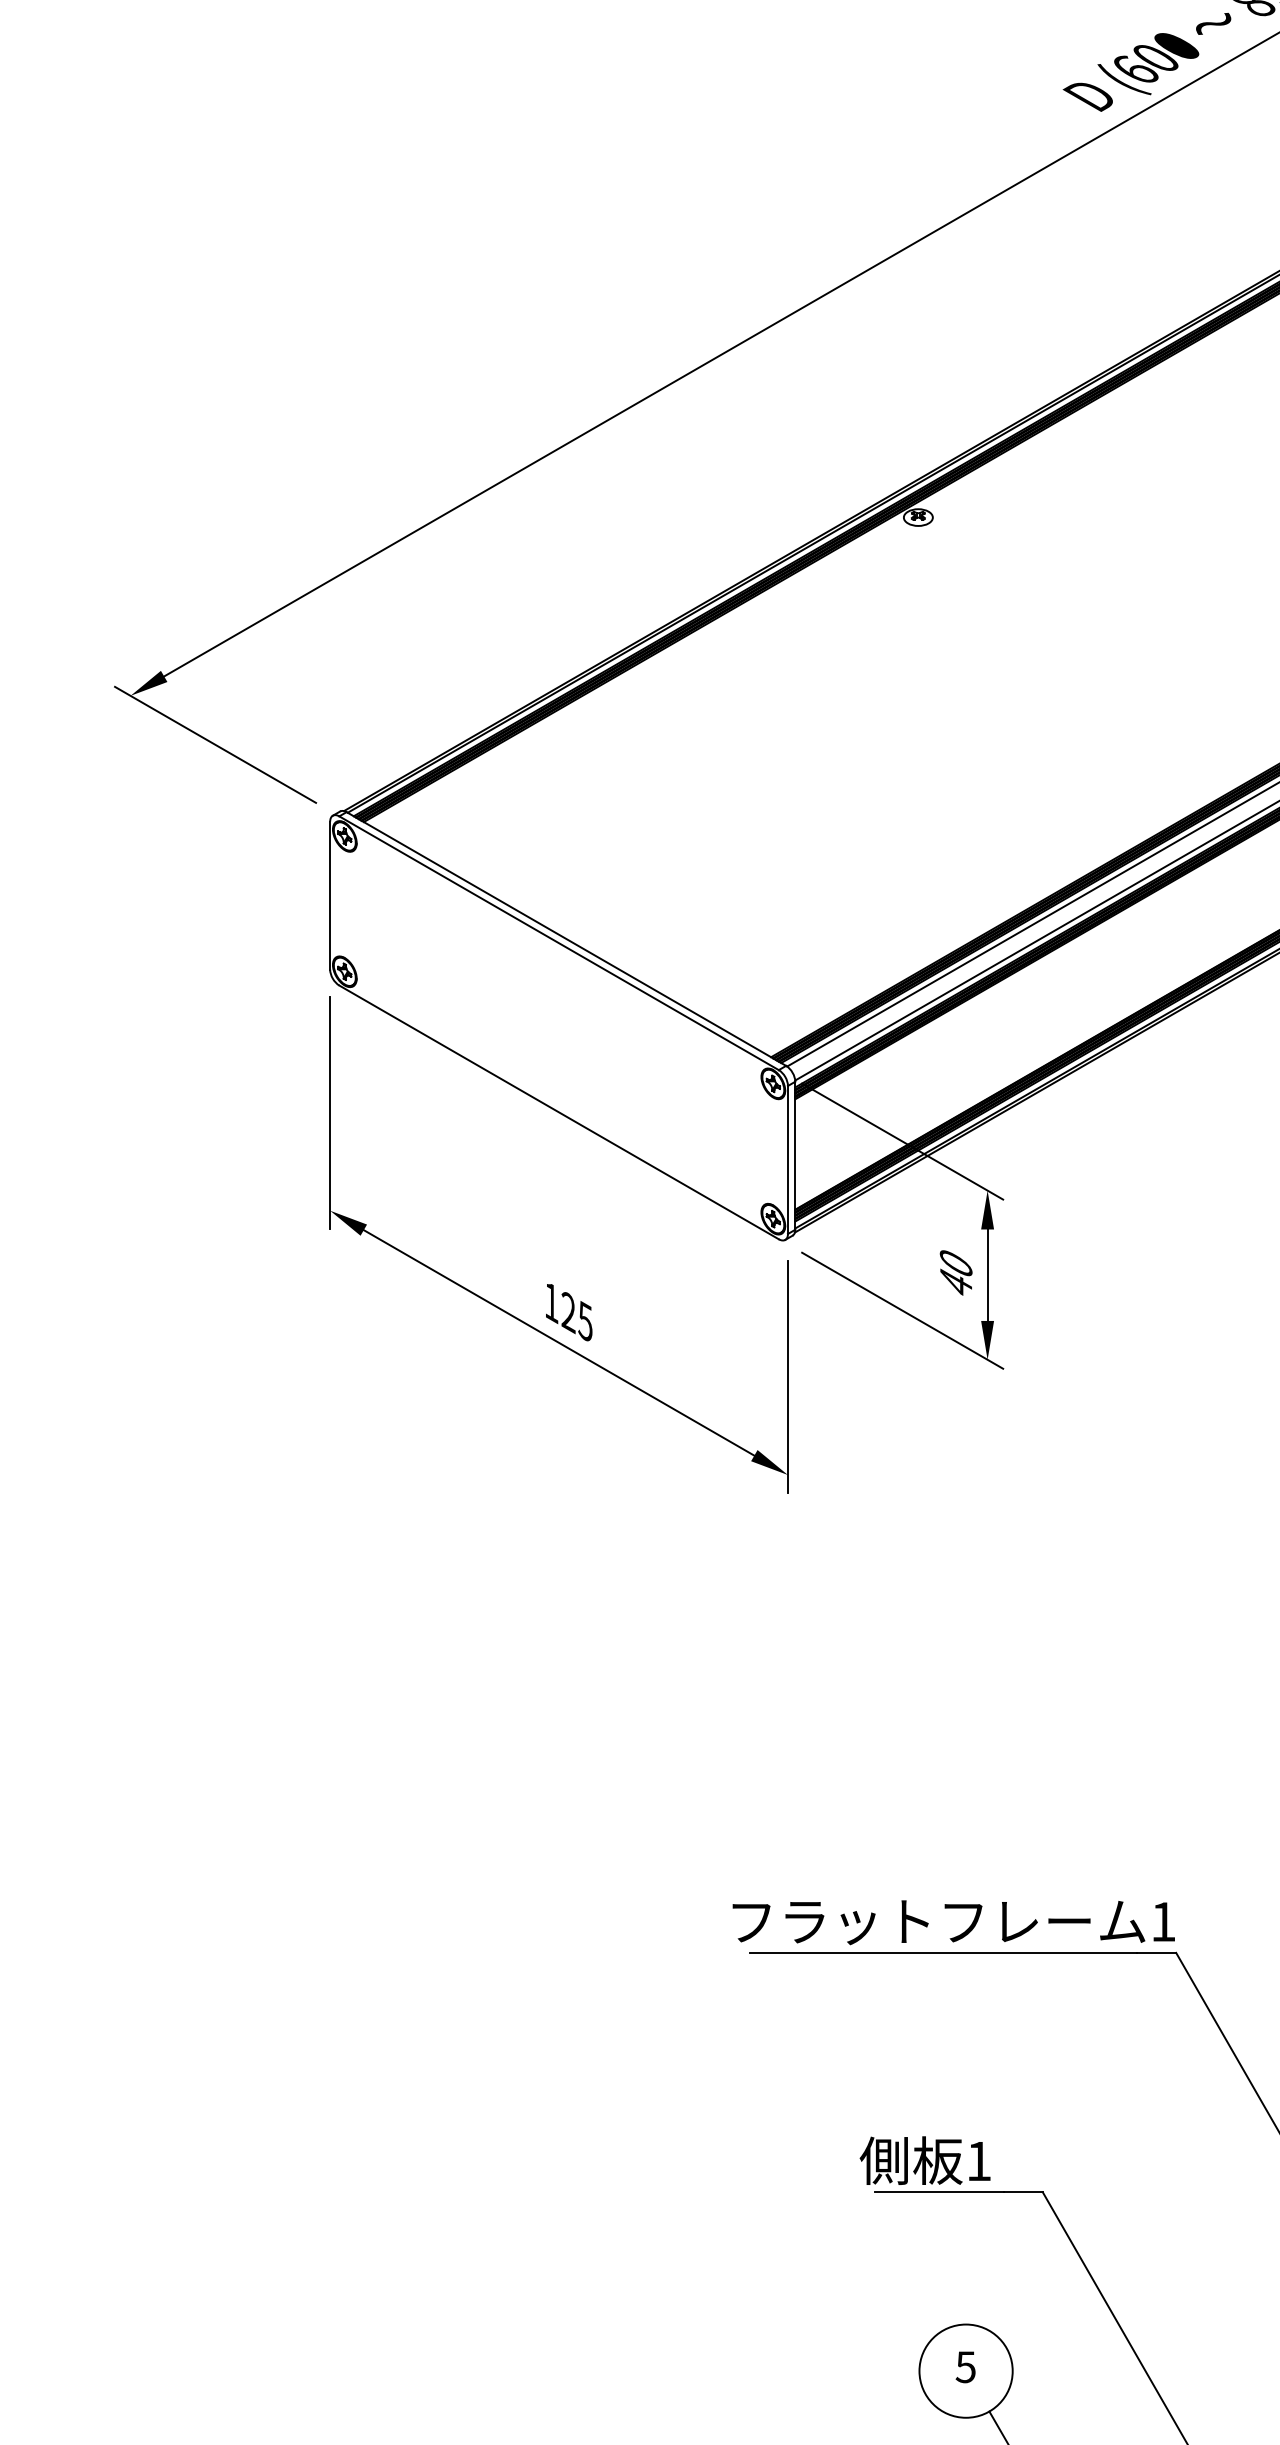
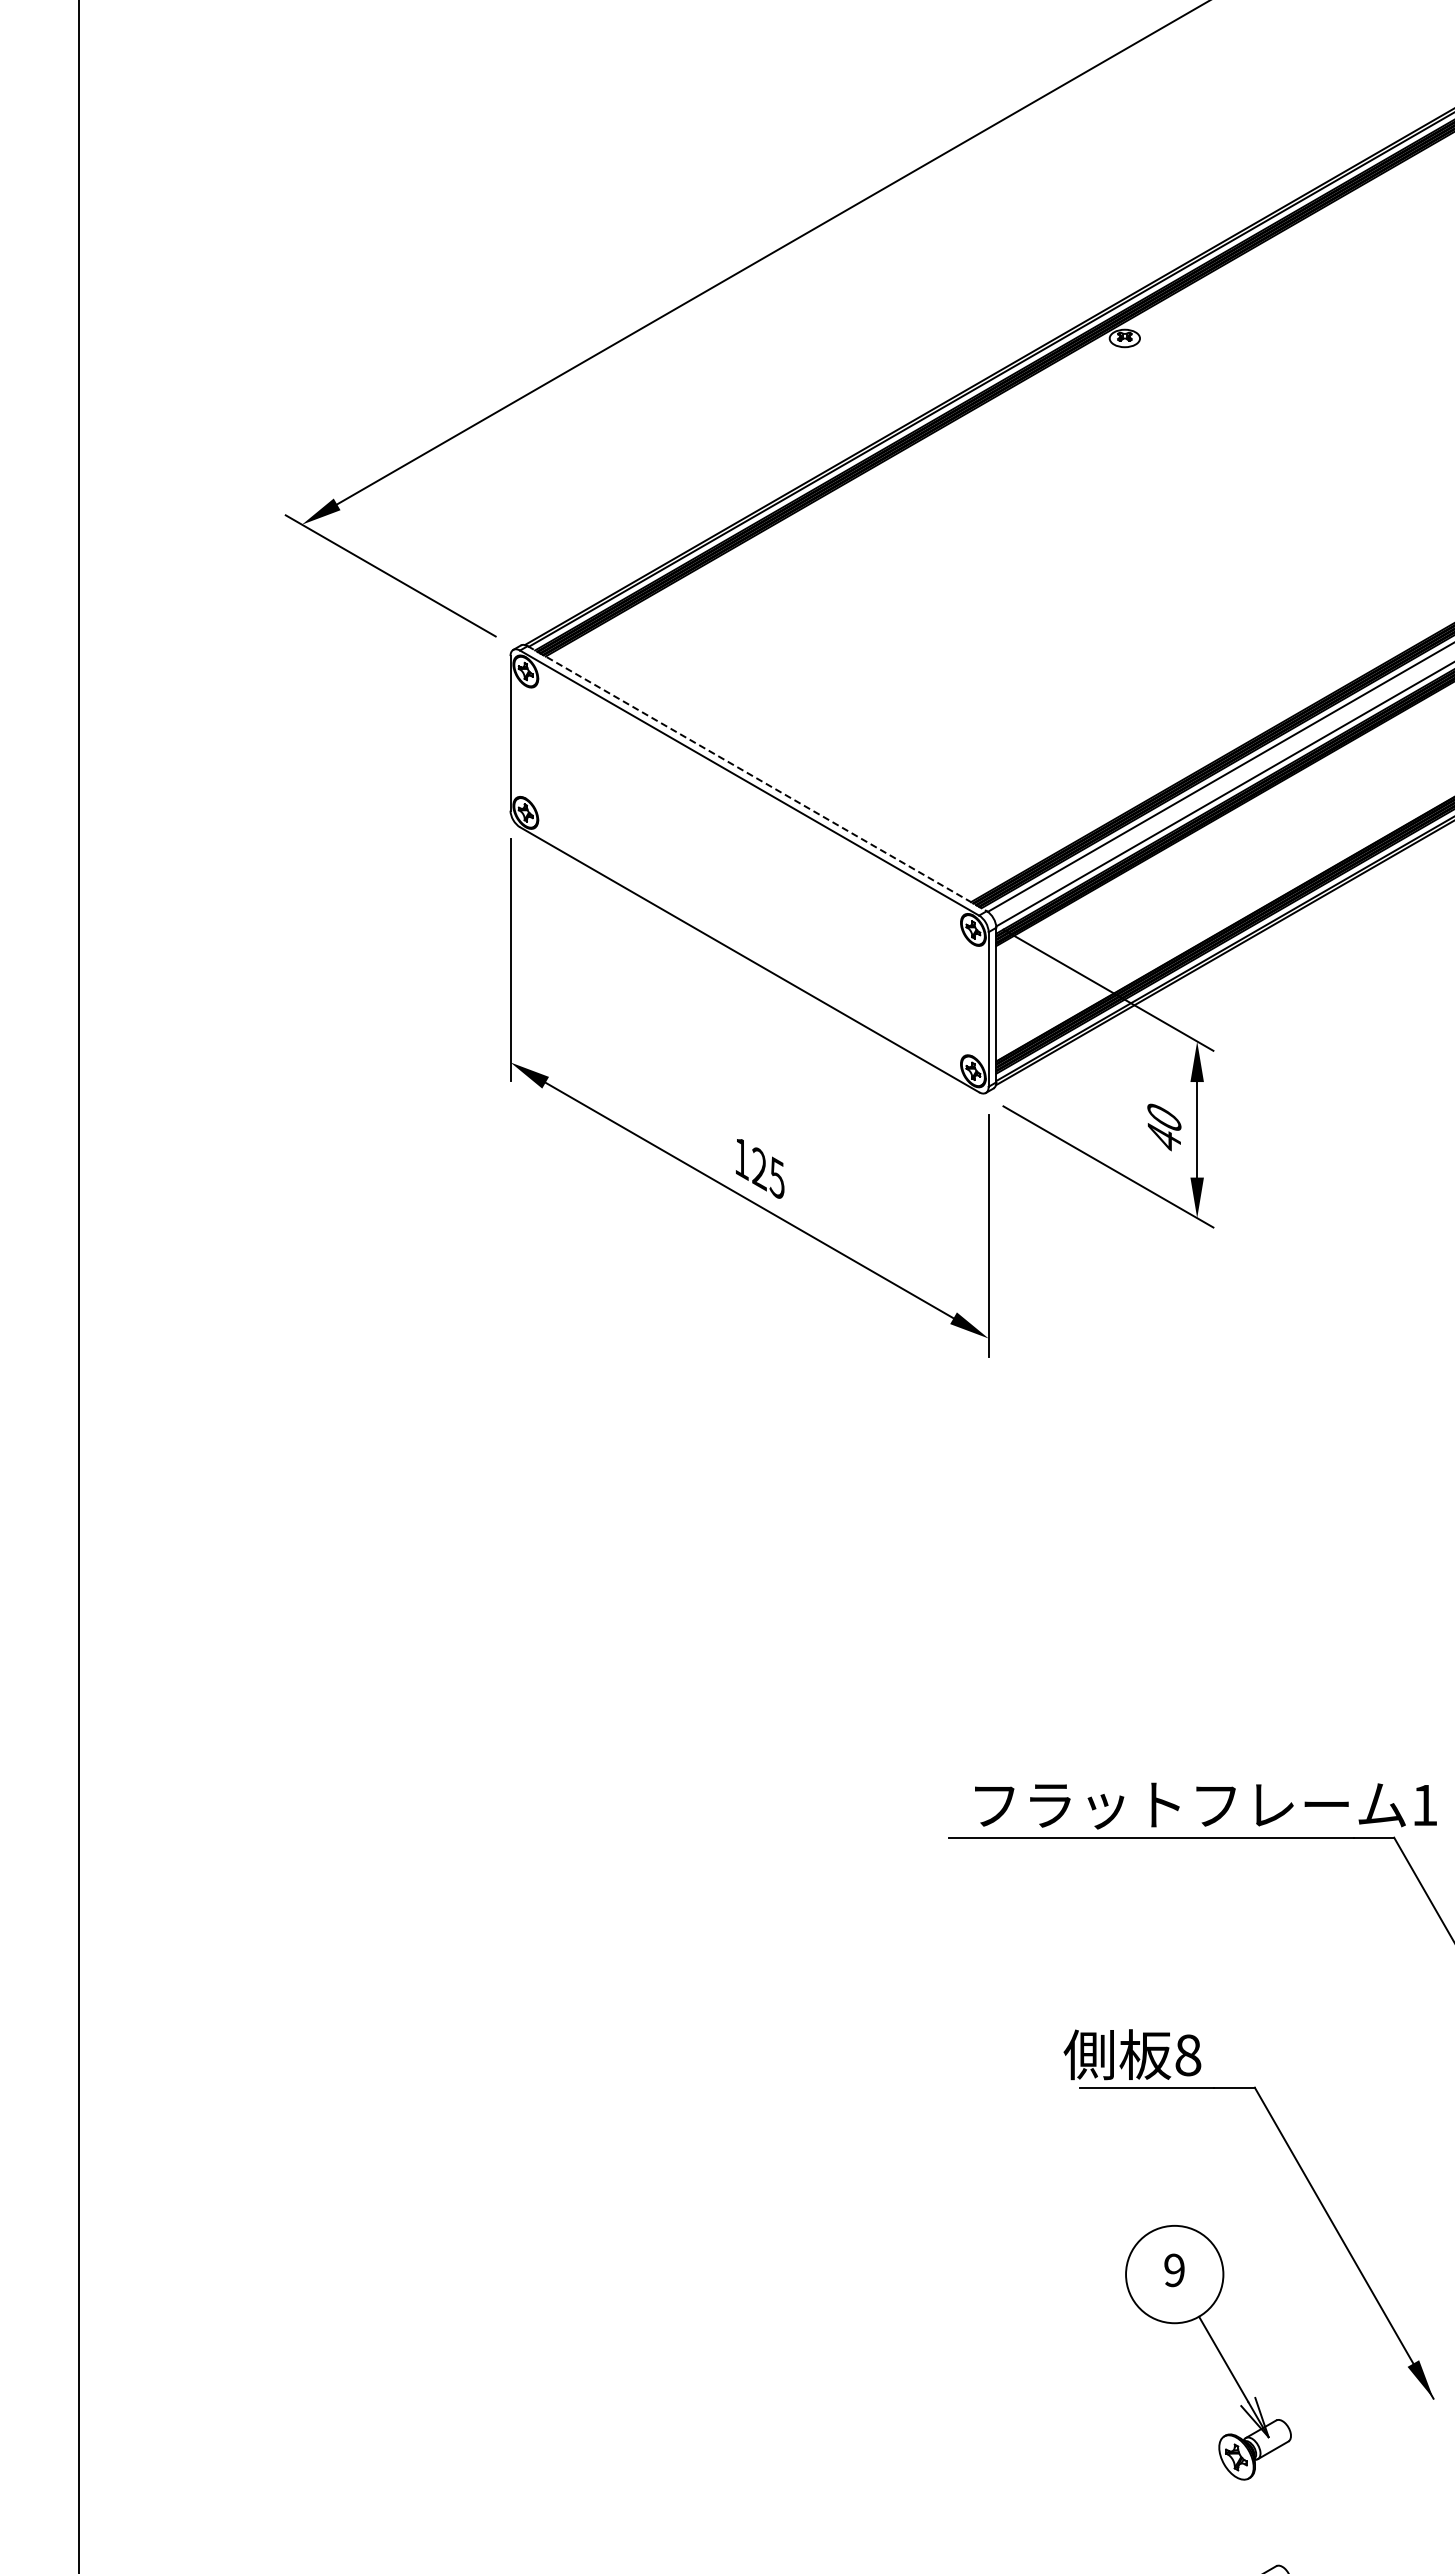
line: (566, 938) -> (757, 778), solid -> dashed
text: (953, 1922) -> (1205, 1805), moved
text: (979, 2161) -> (1188, 2055), 1 -> 8
text: (964, 2367) -> (1173, 2270), 5 -> 9

